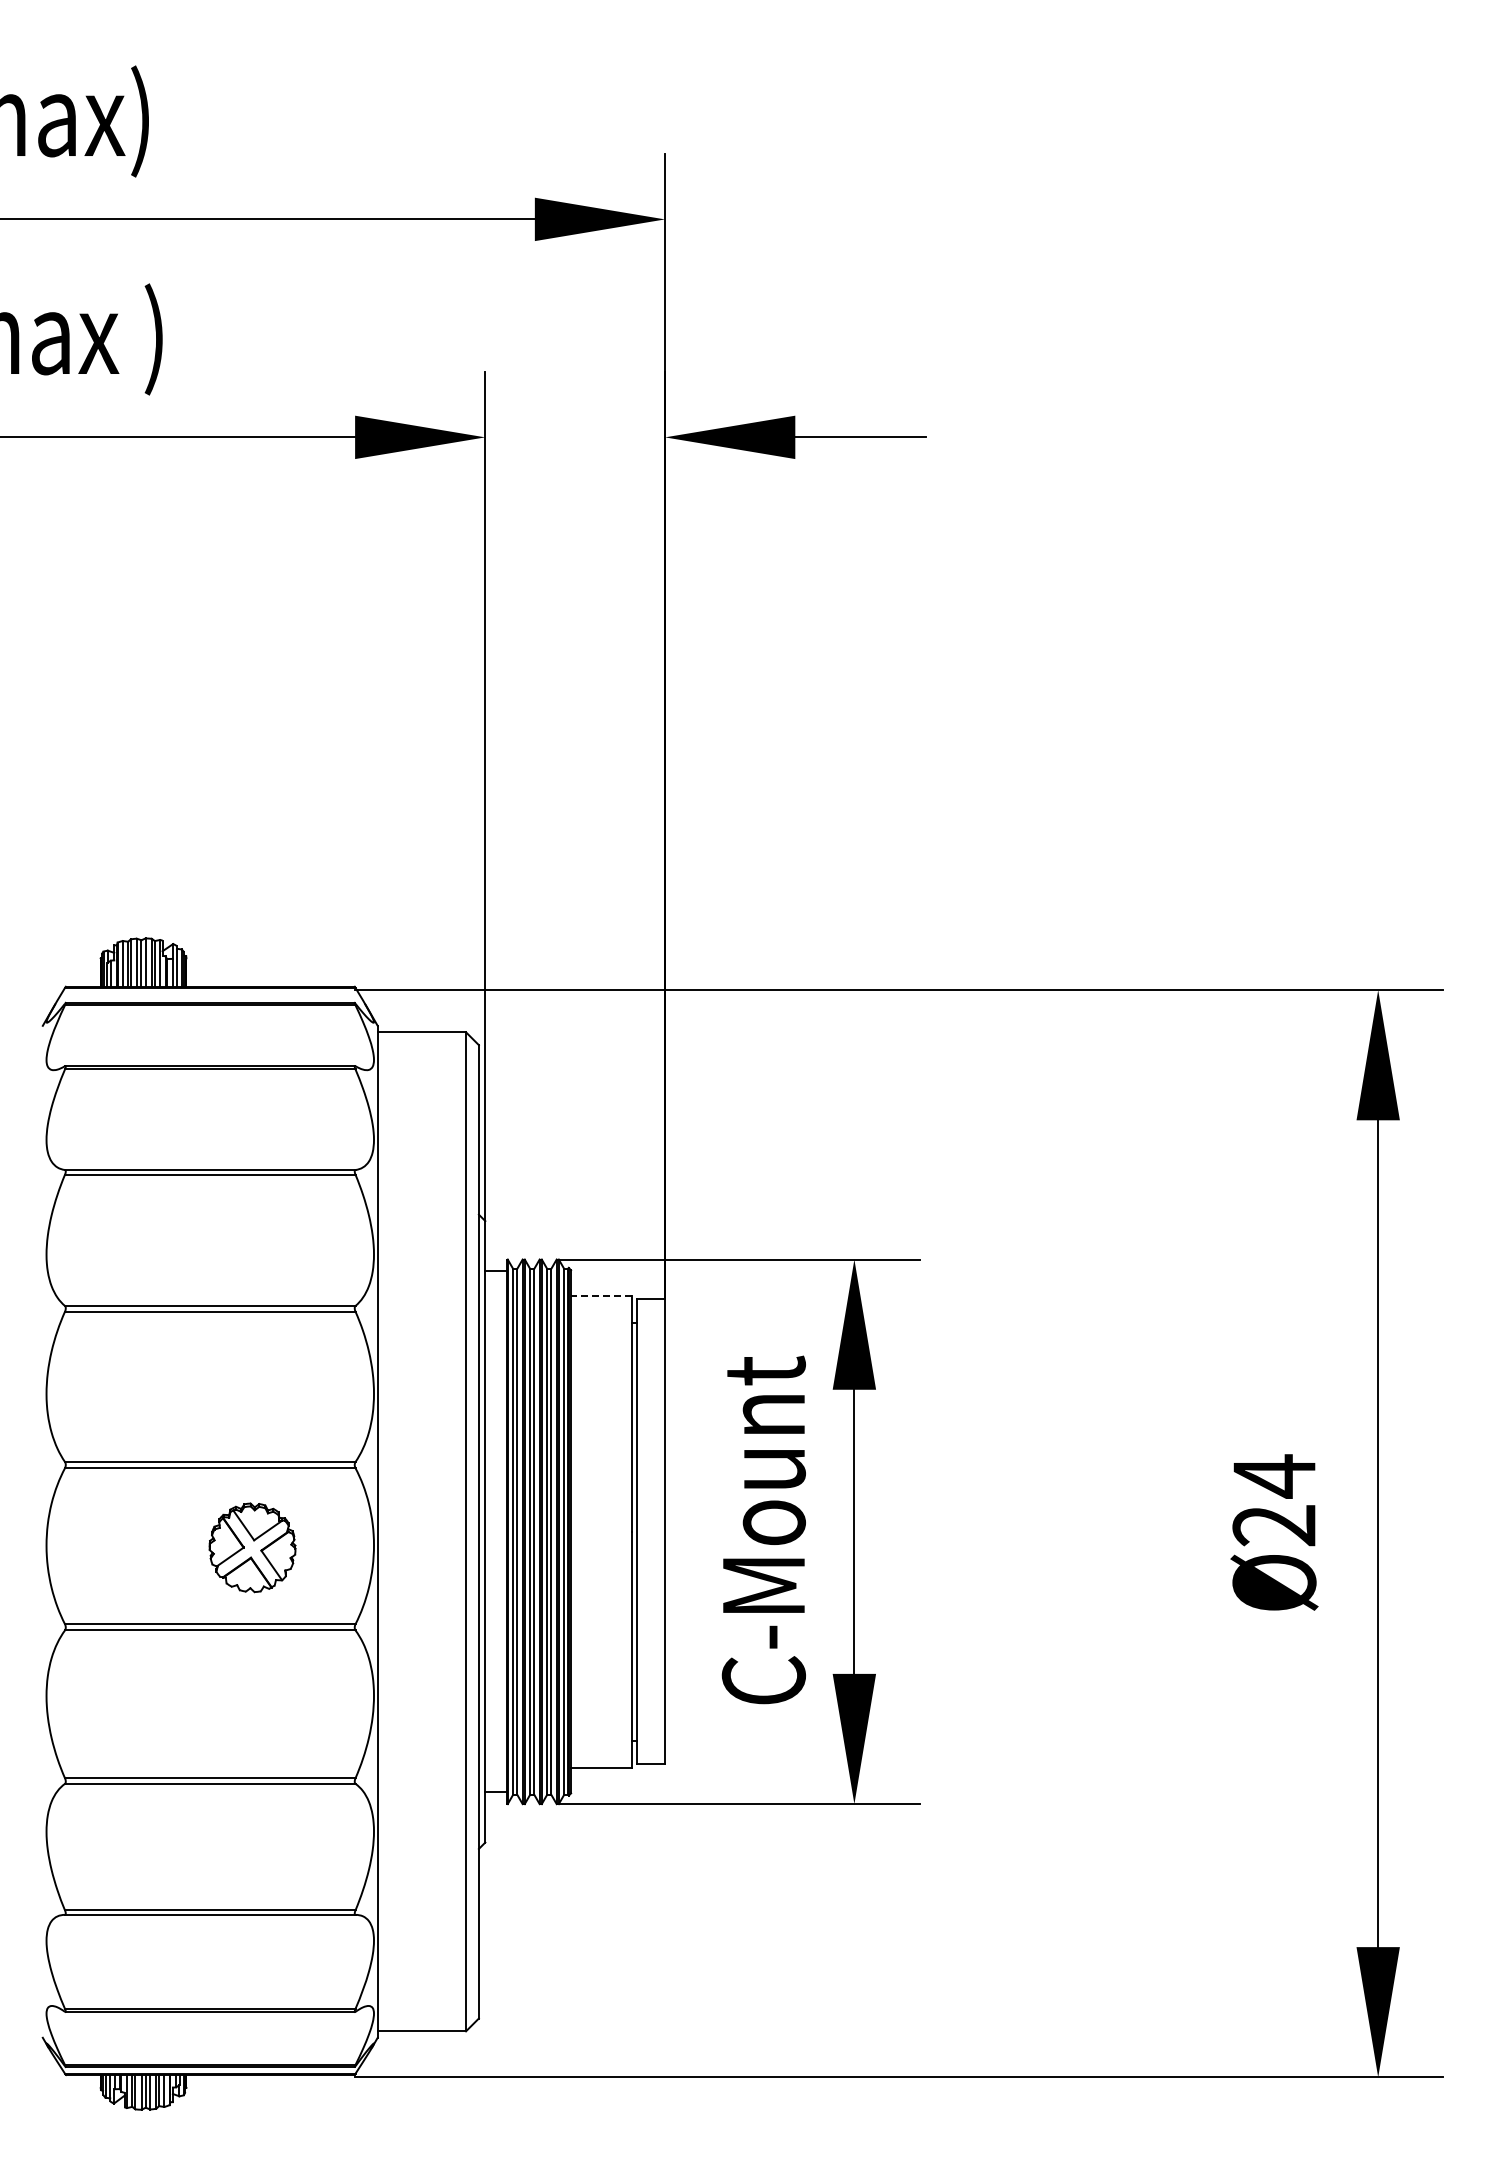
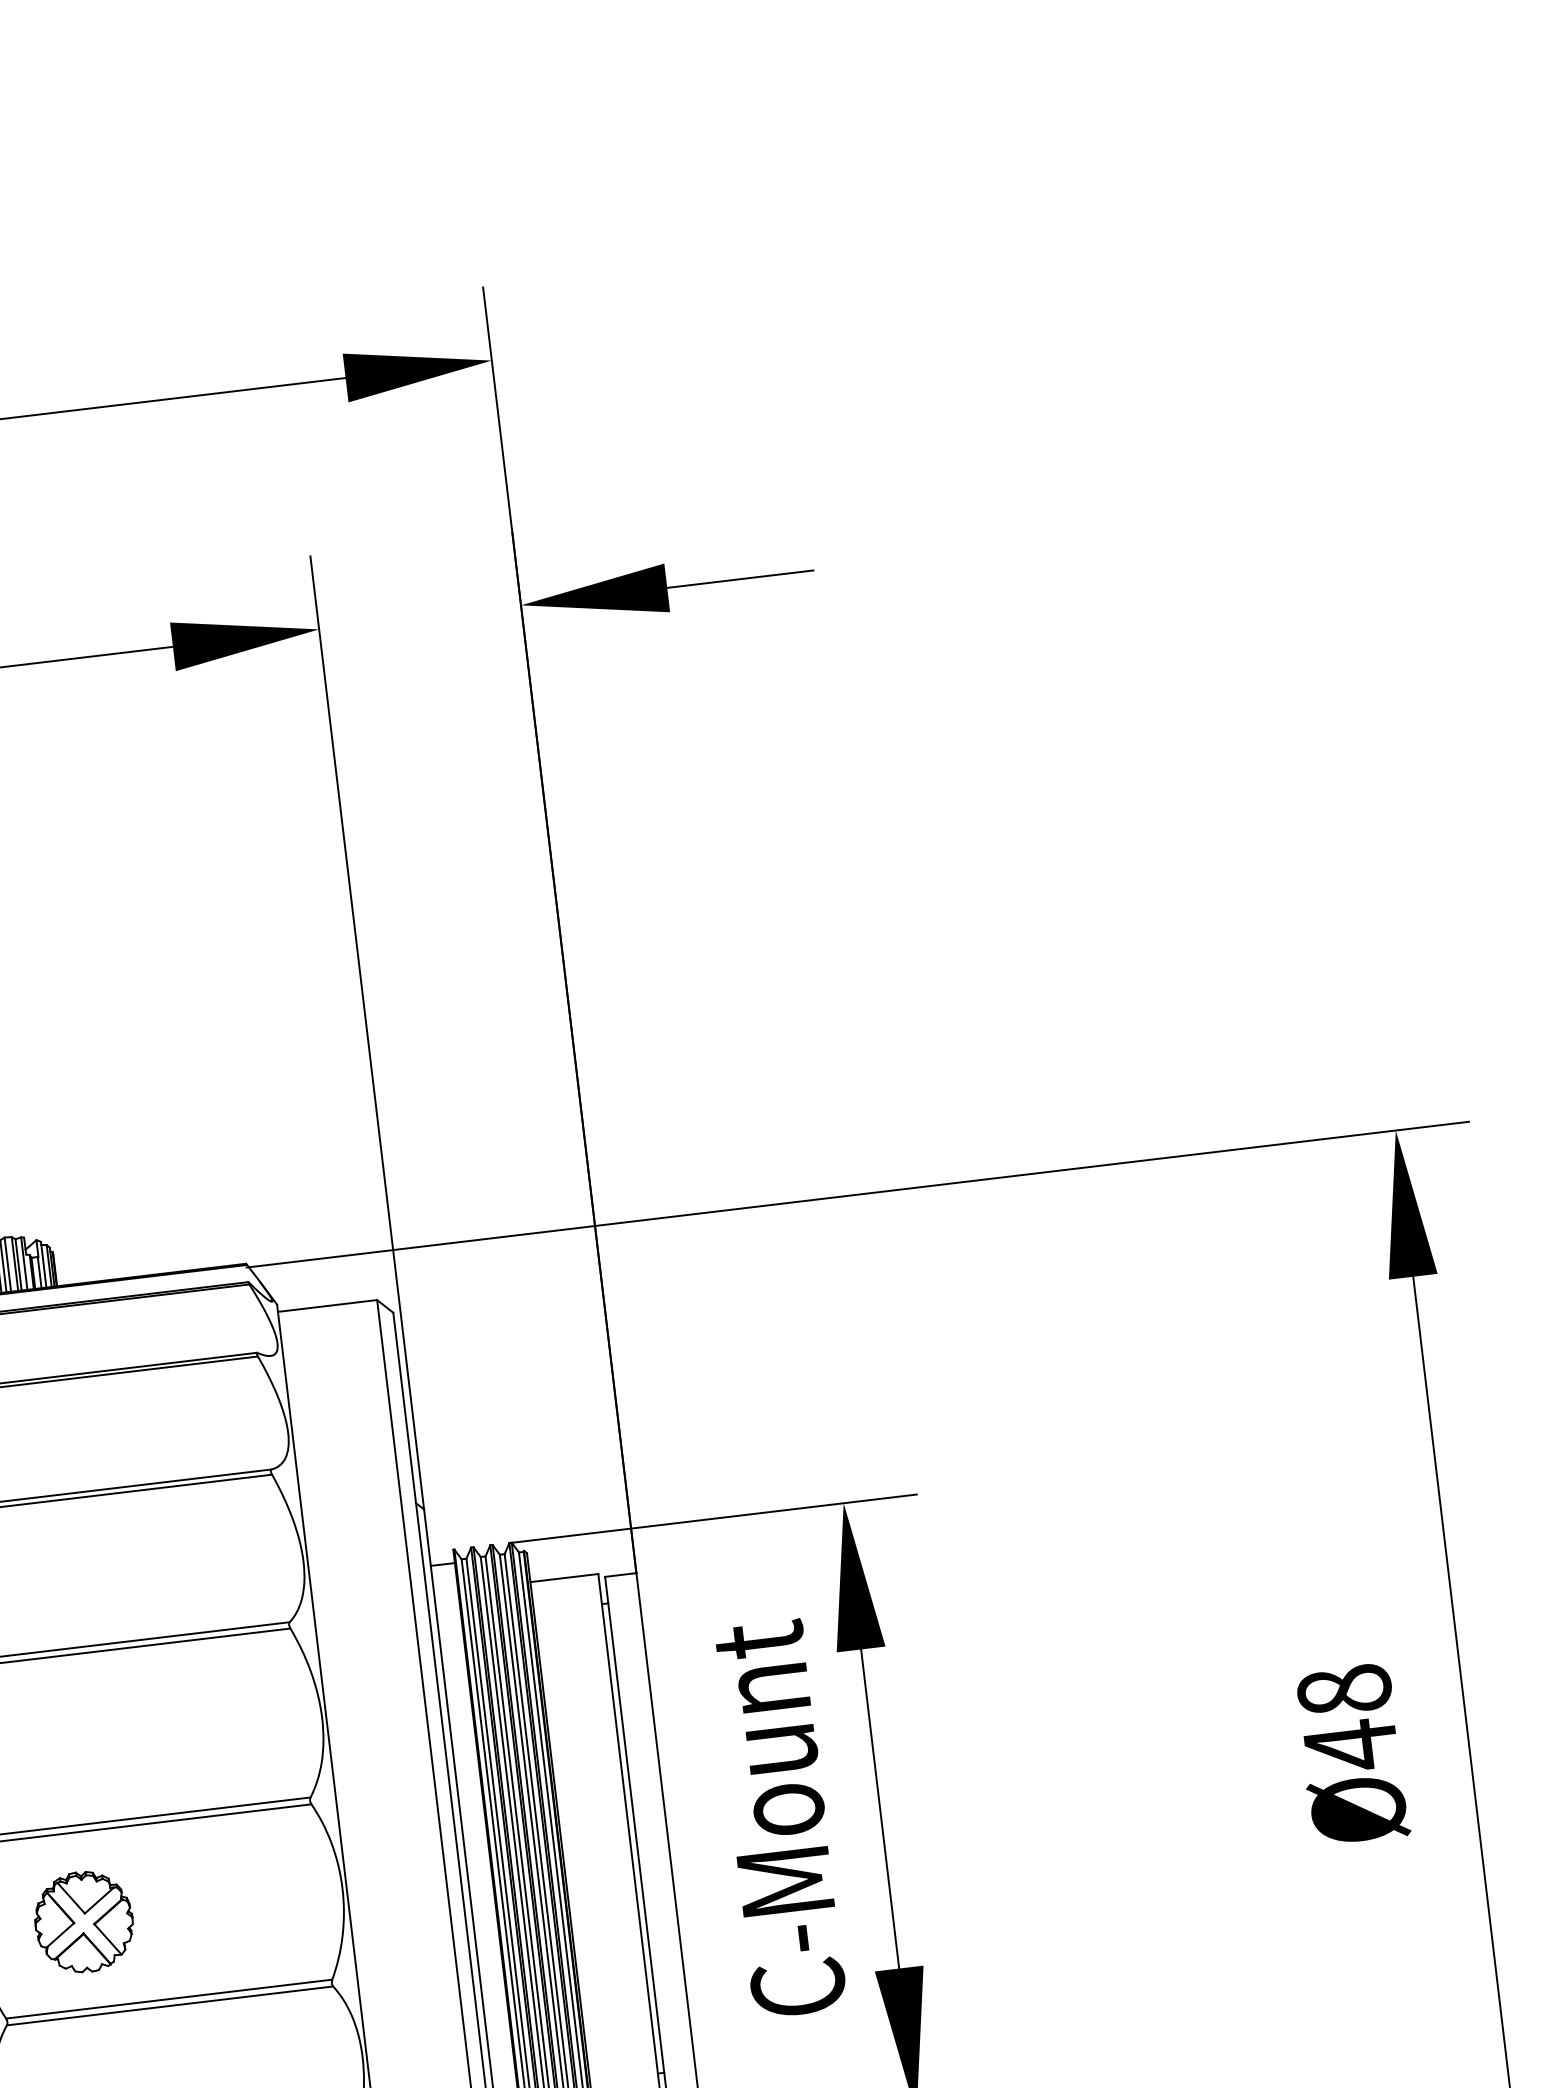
line: (600, 1295) -> (563, 1577), dashed -> solid
text: (1274, 1501) -> (1347, 1718), Ø24 -> Ø48
part: (252, 1547) -> (83, 1921), moved

